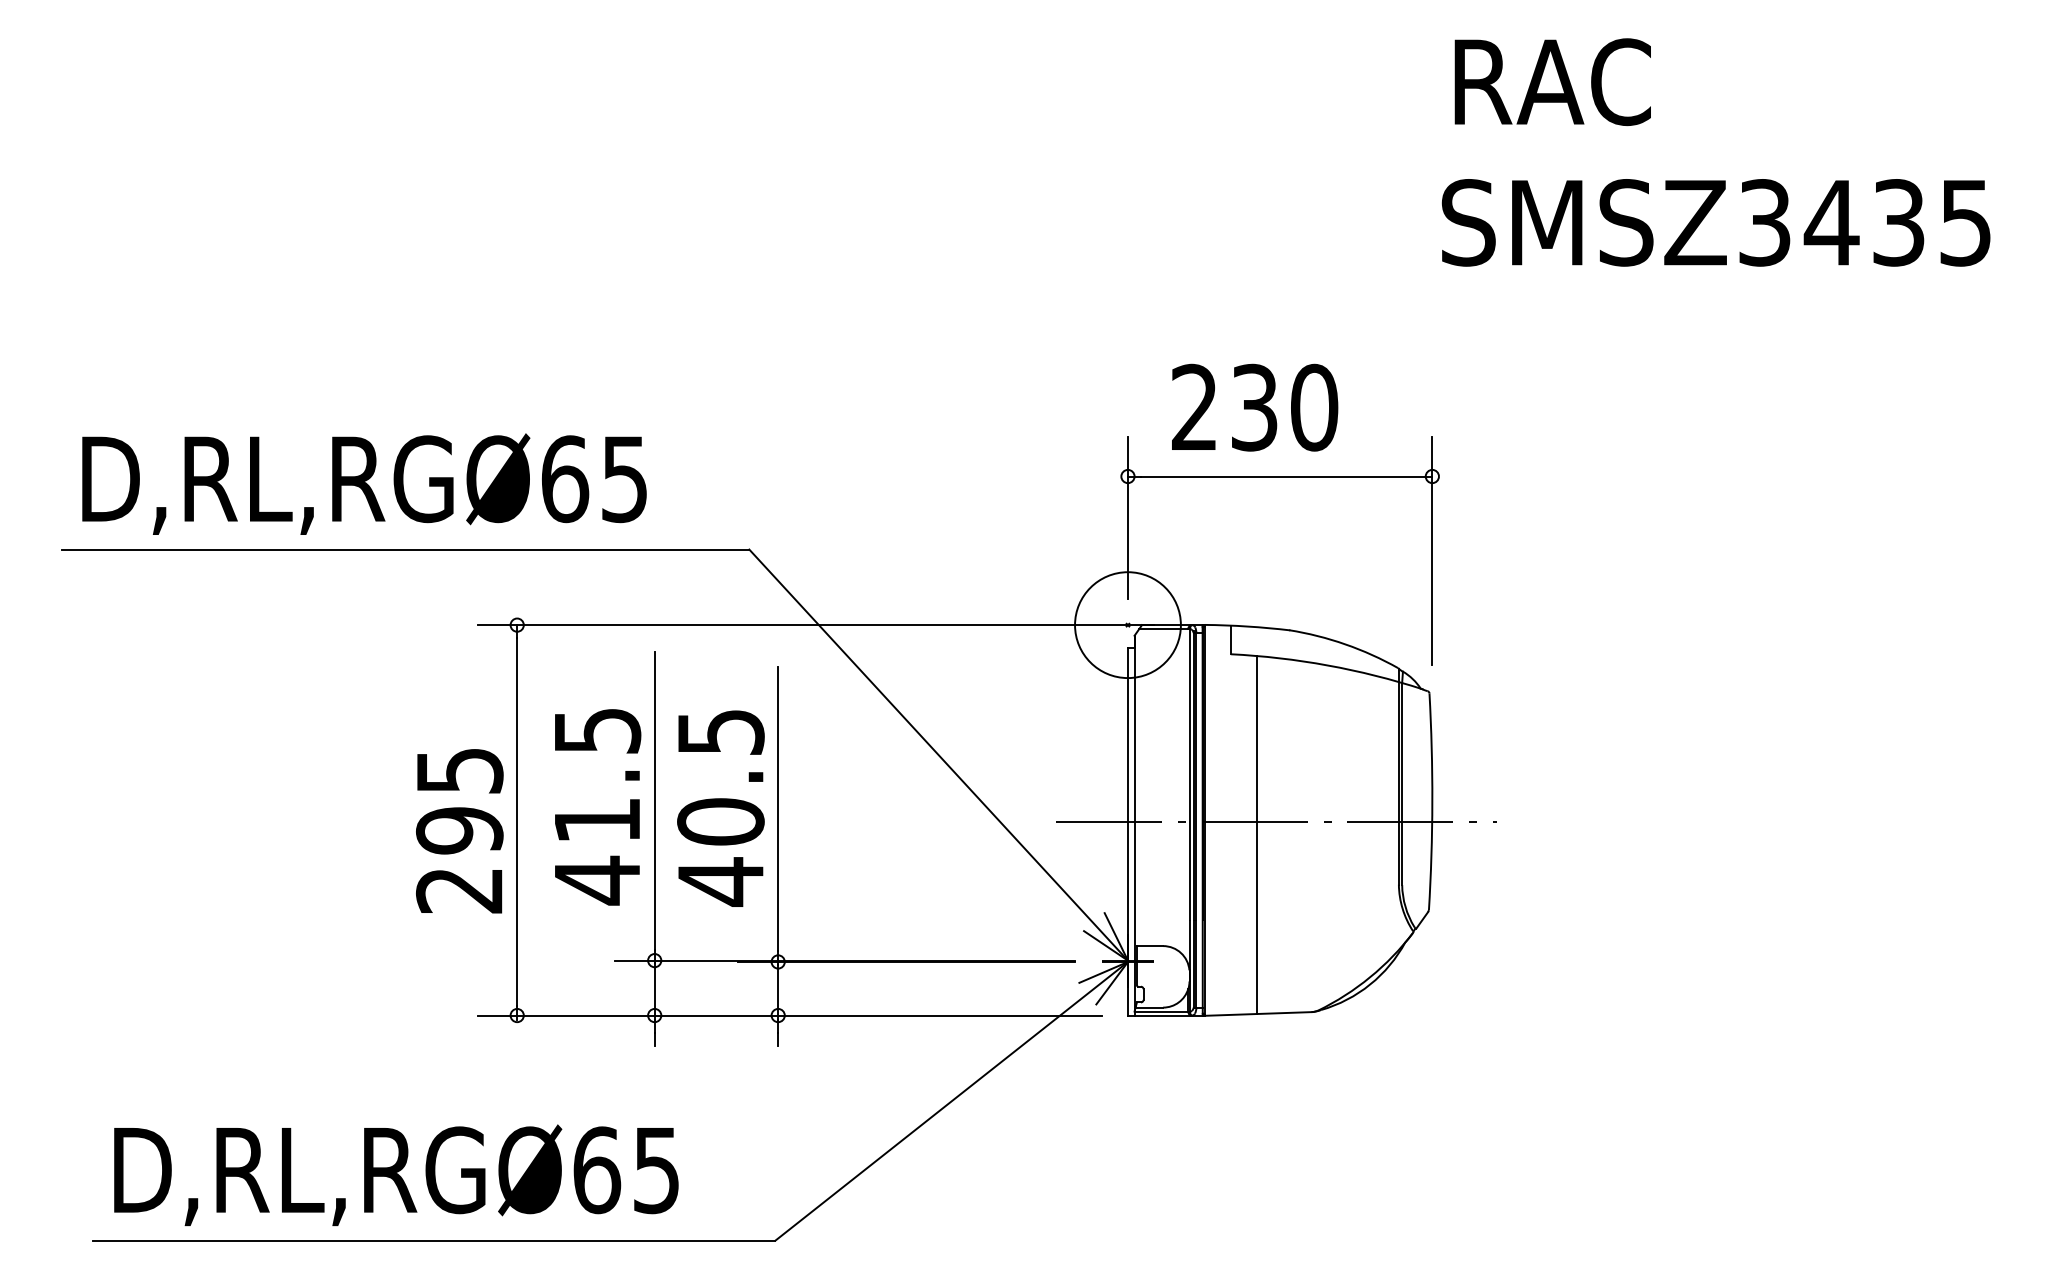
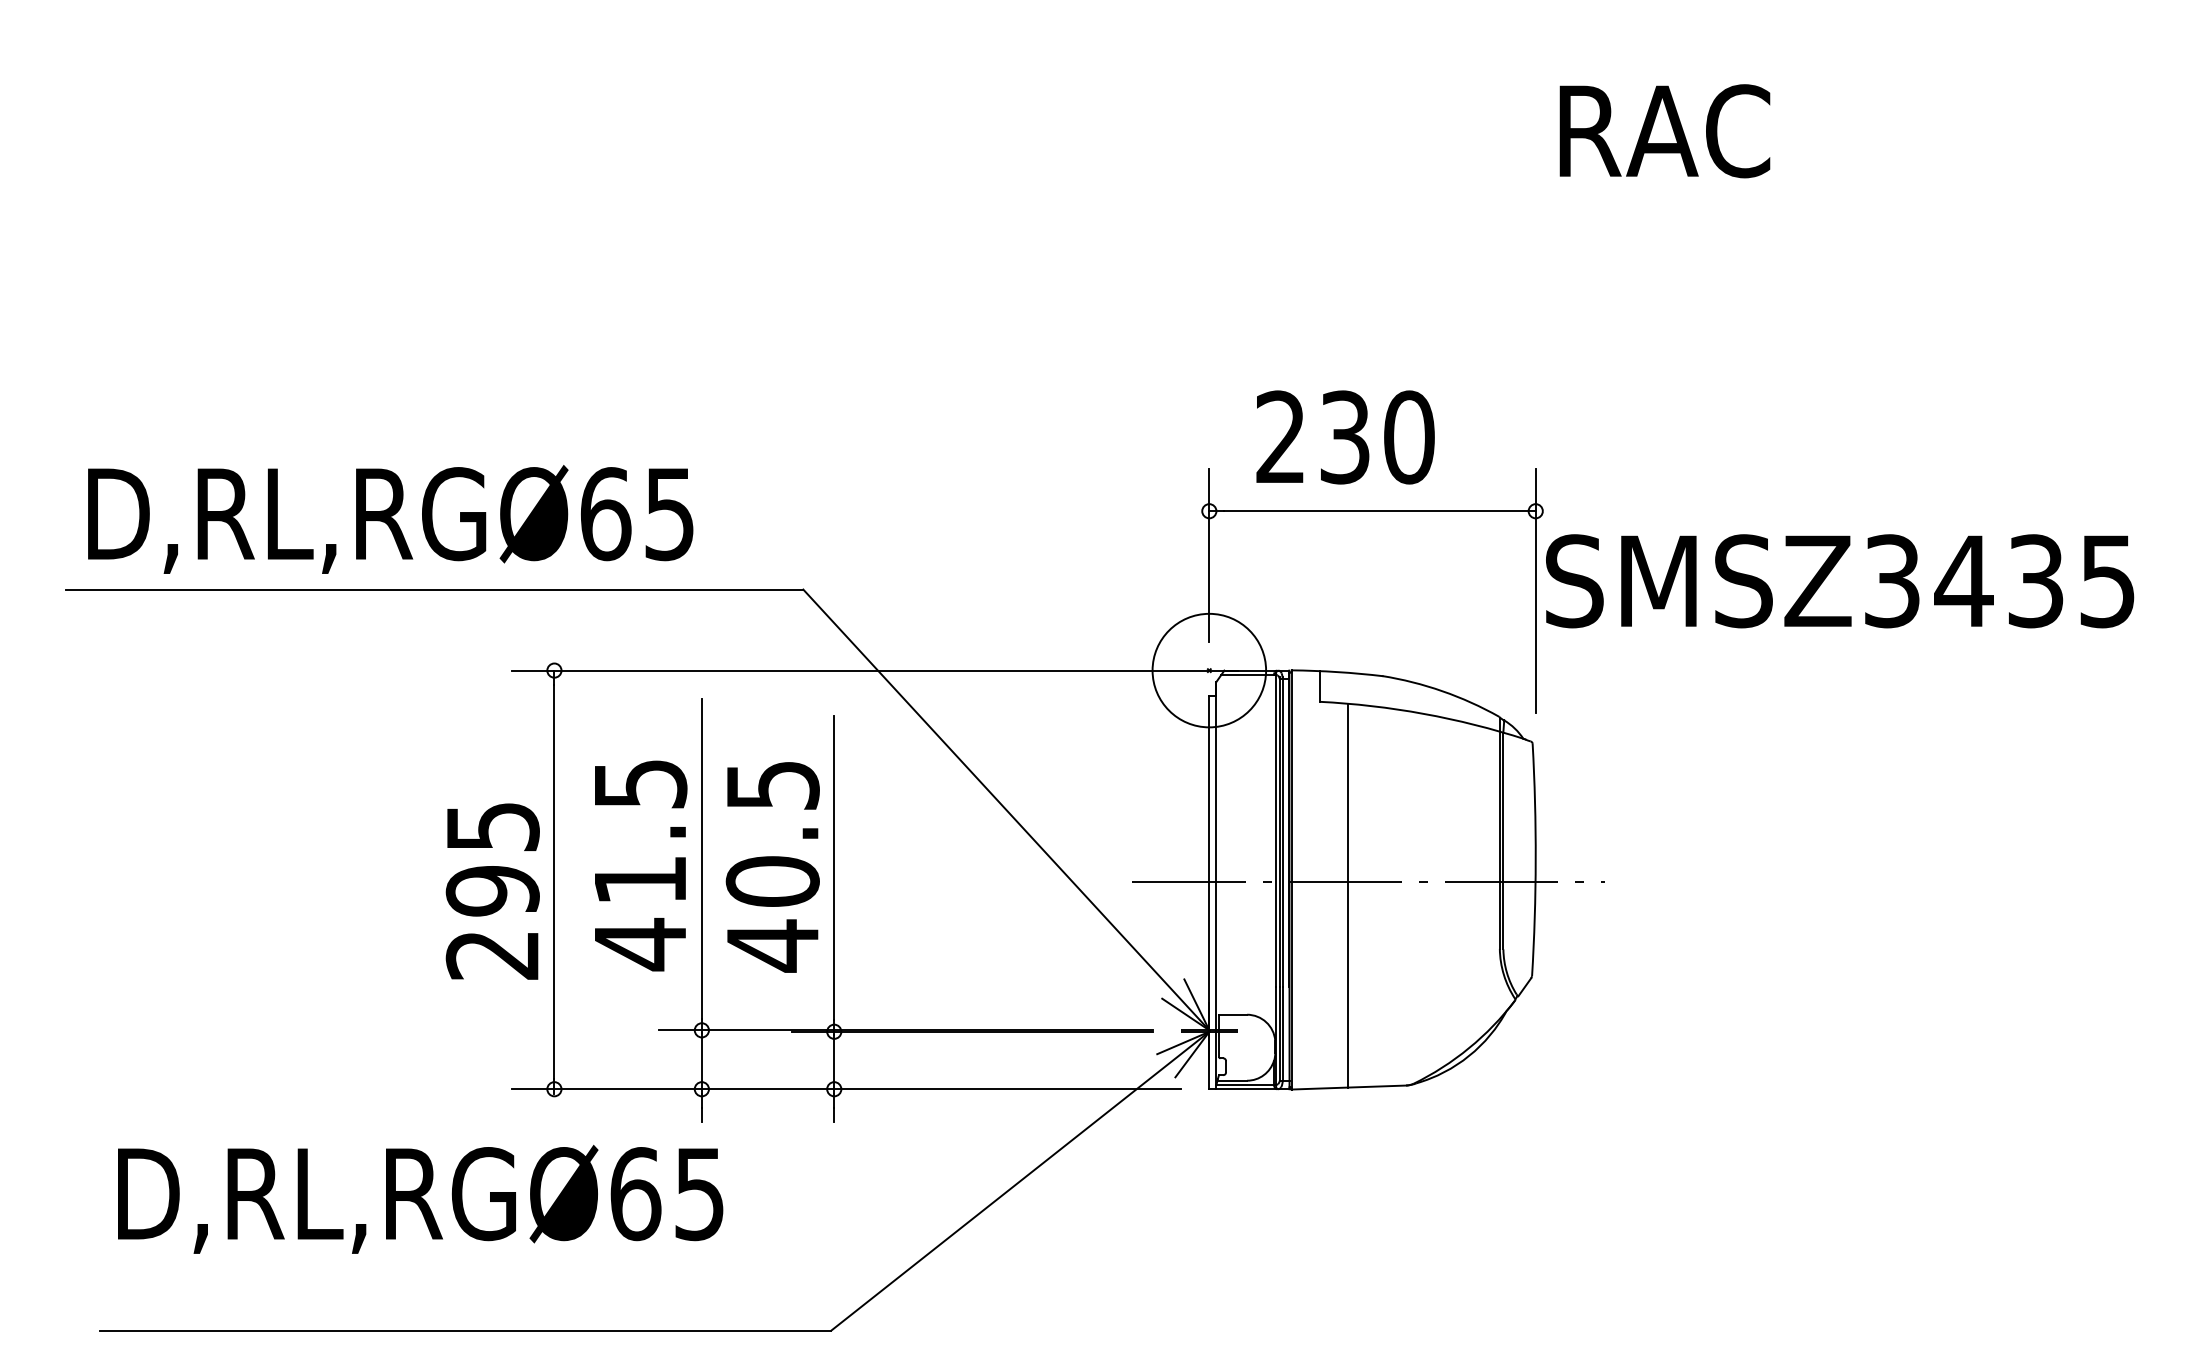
text: (1552, 81) -> (1664, 130), moved
text: (1715, 222) -> (1839, 580), moved
text: (396, 1175) -> (420, 1199), moved

